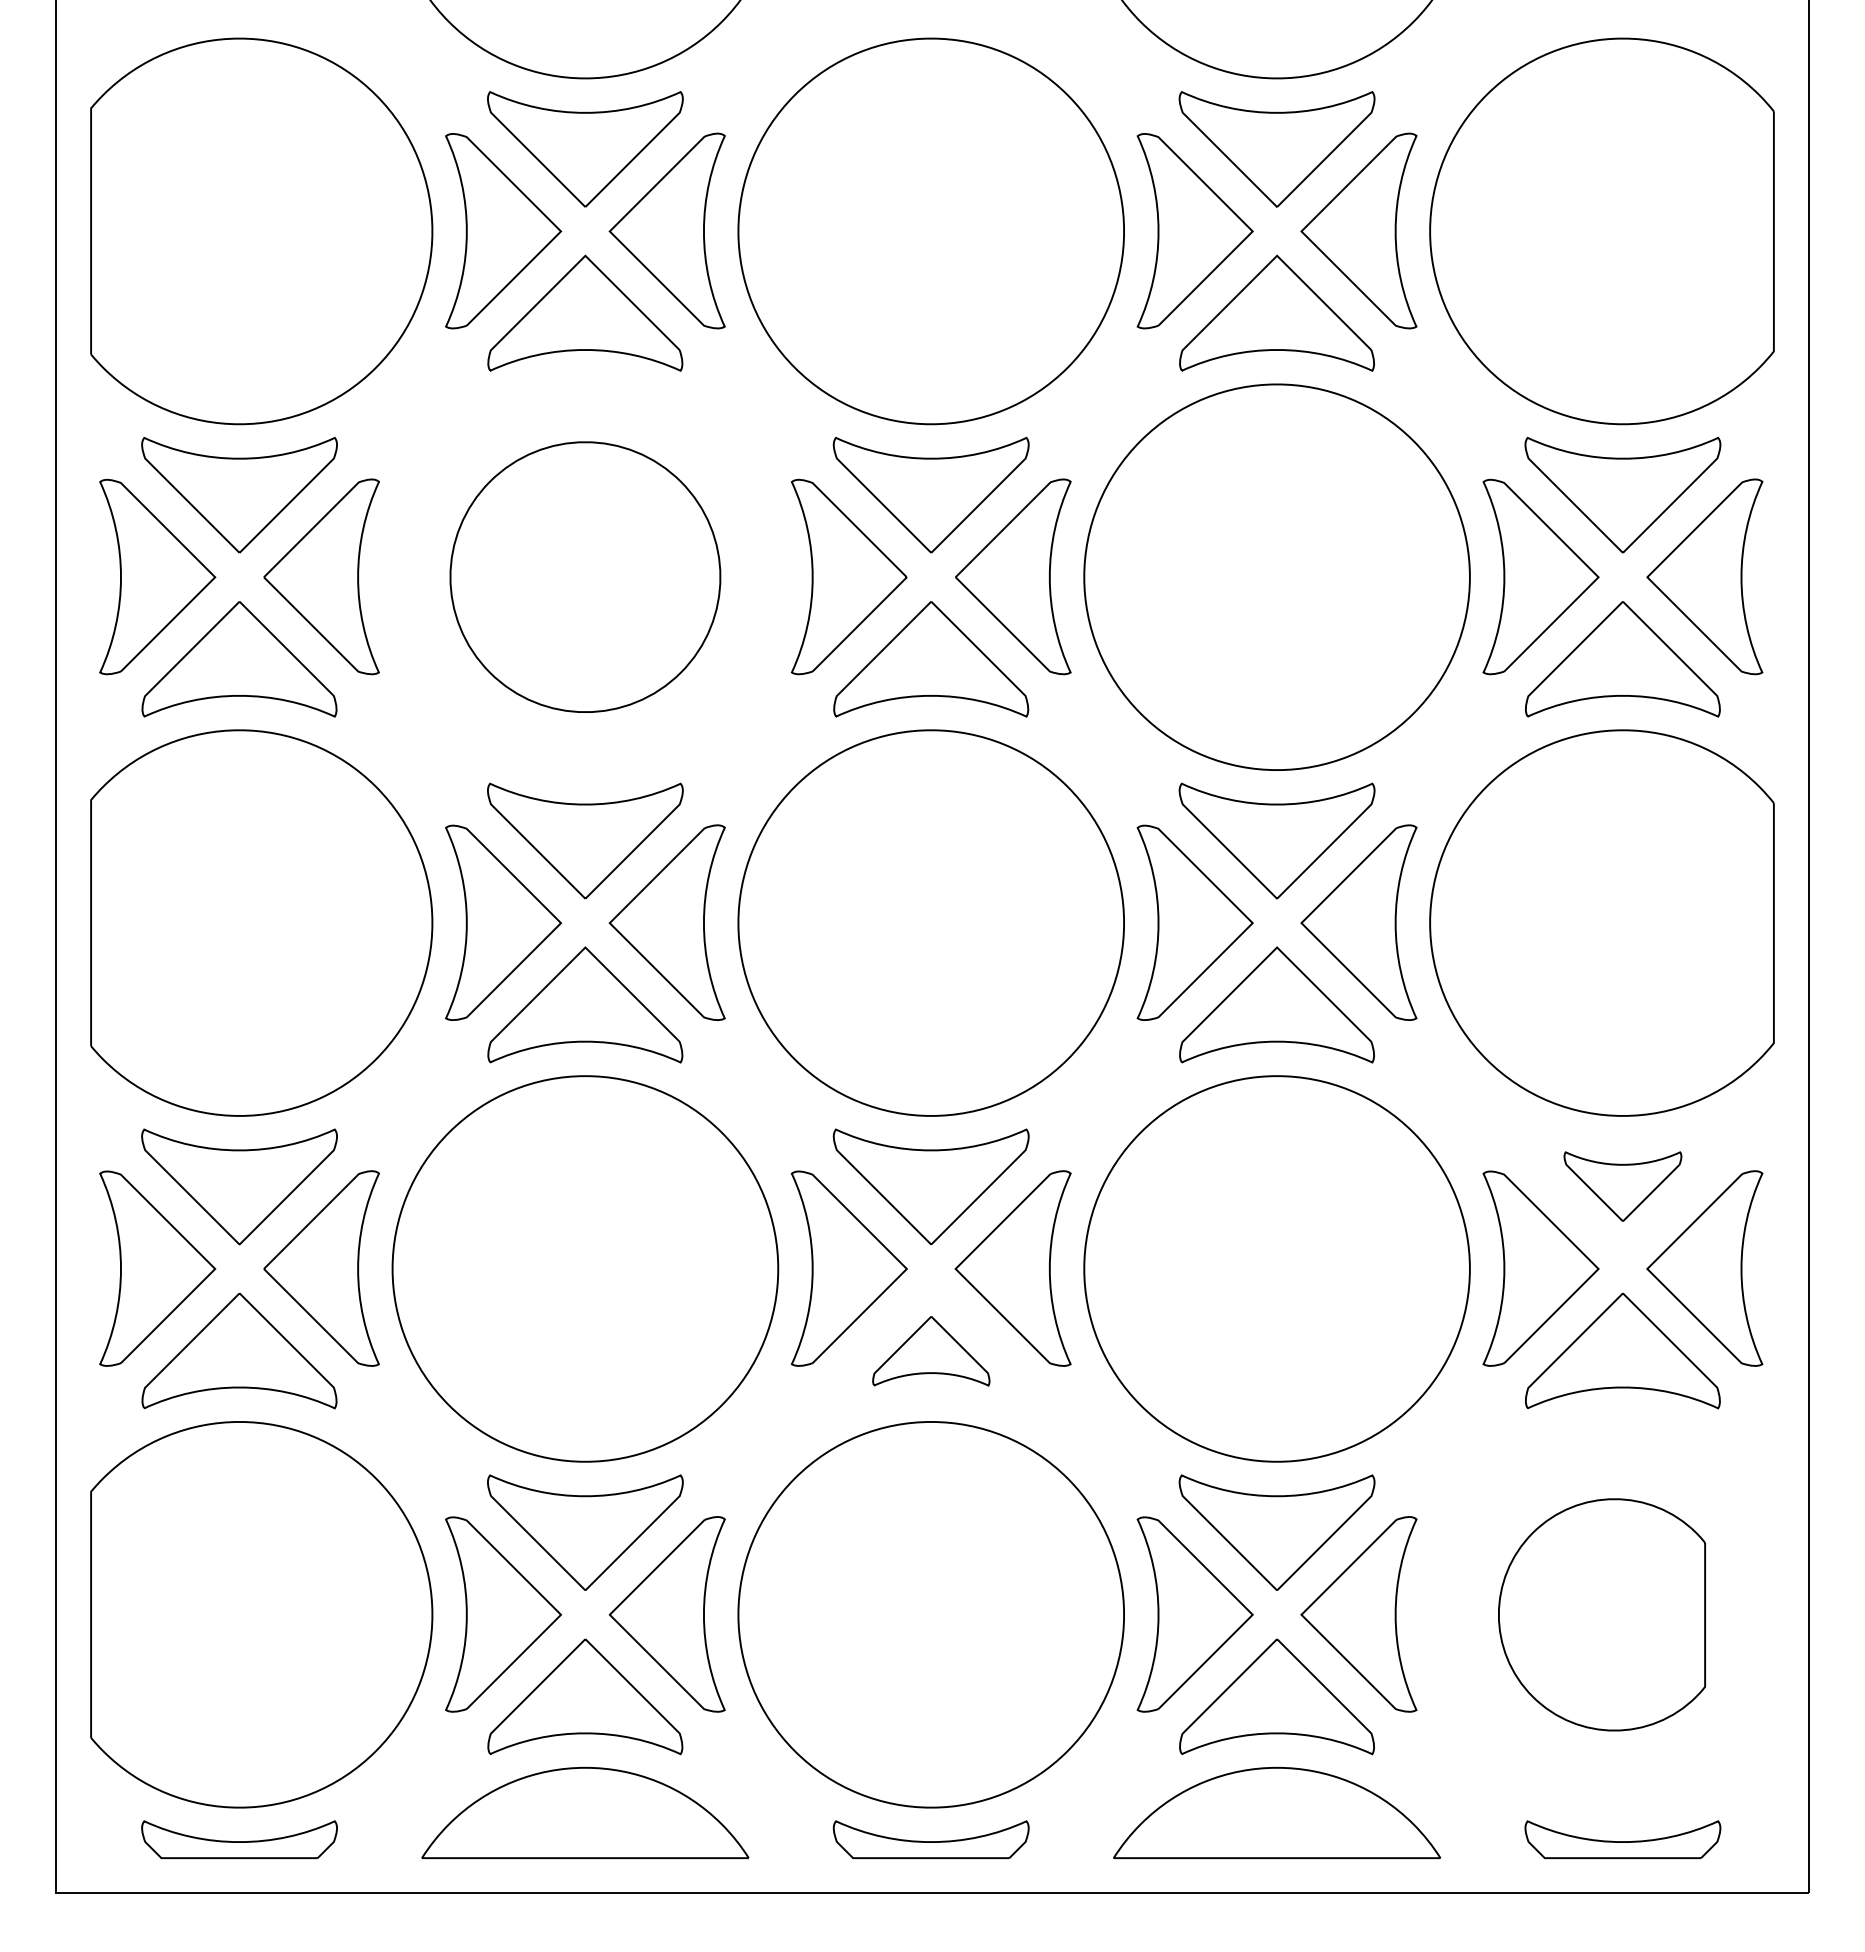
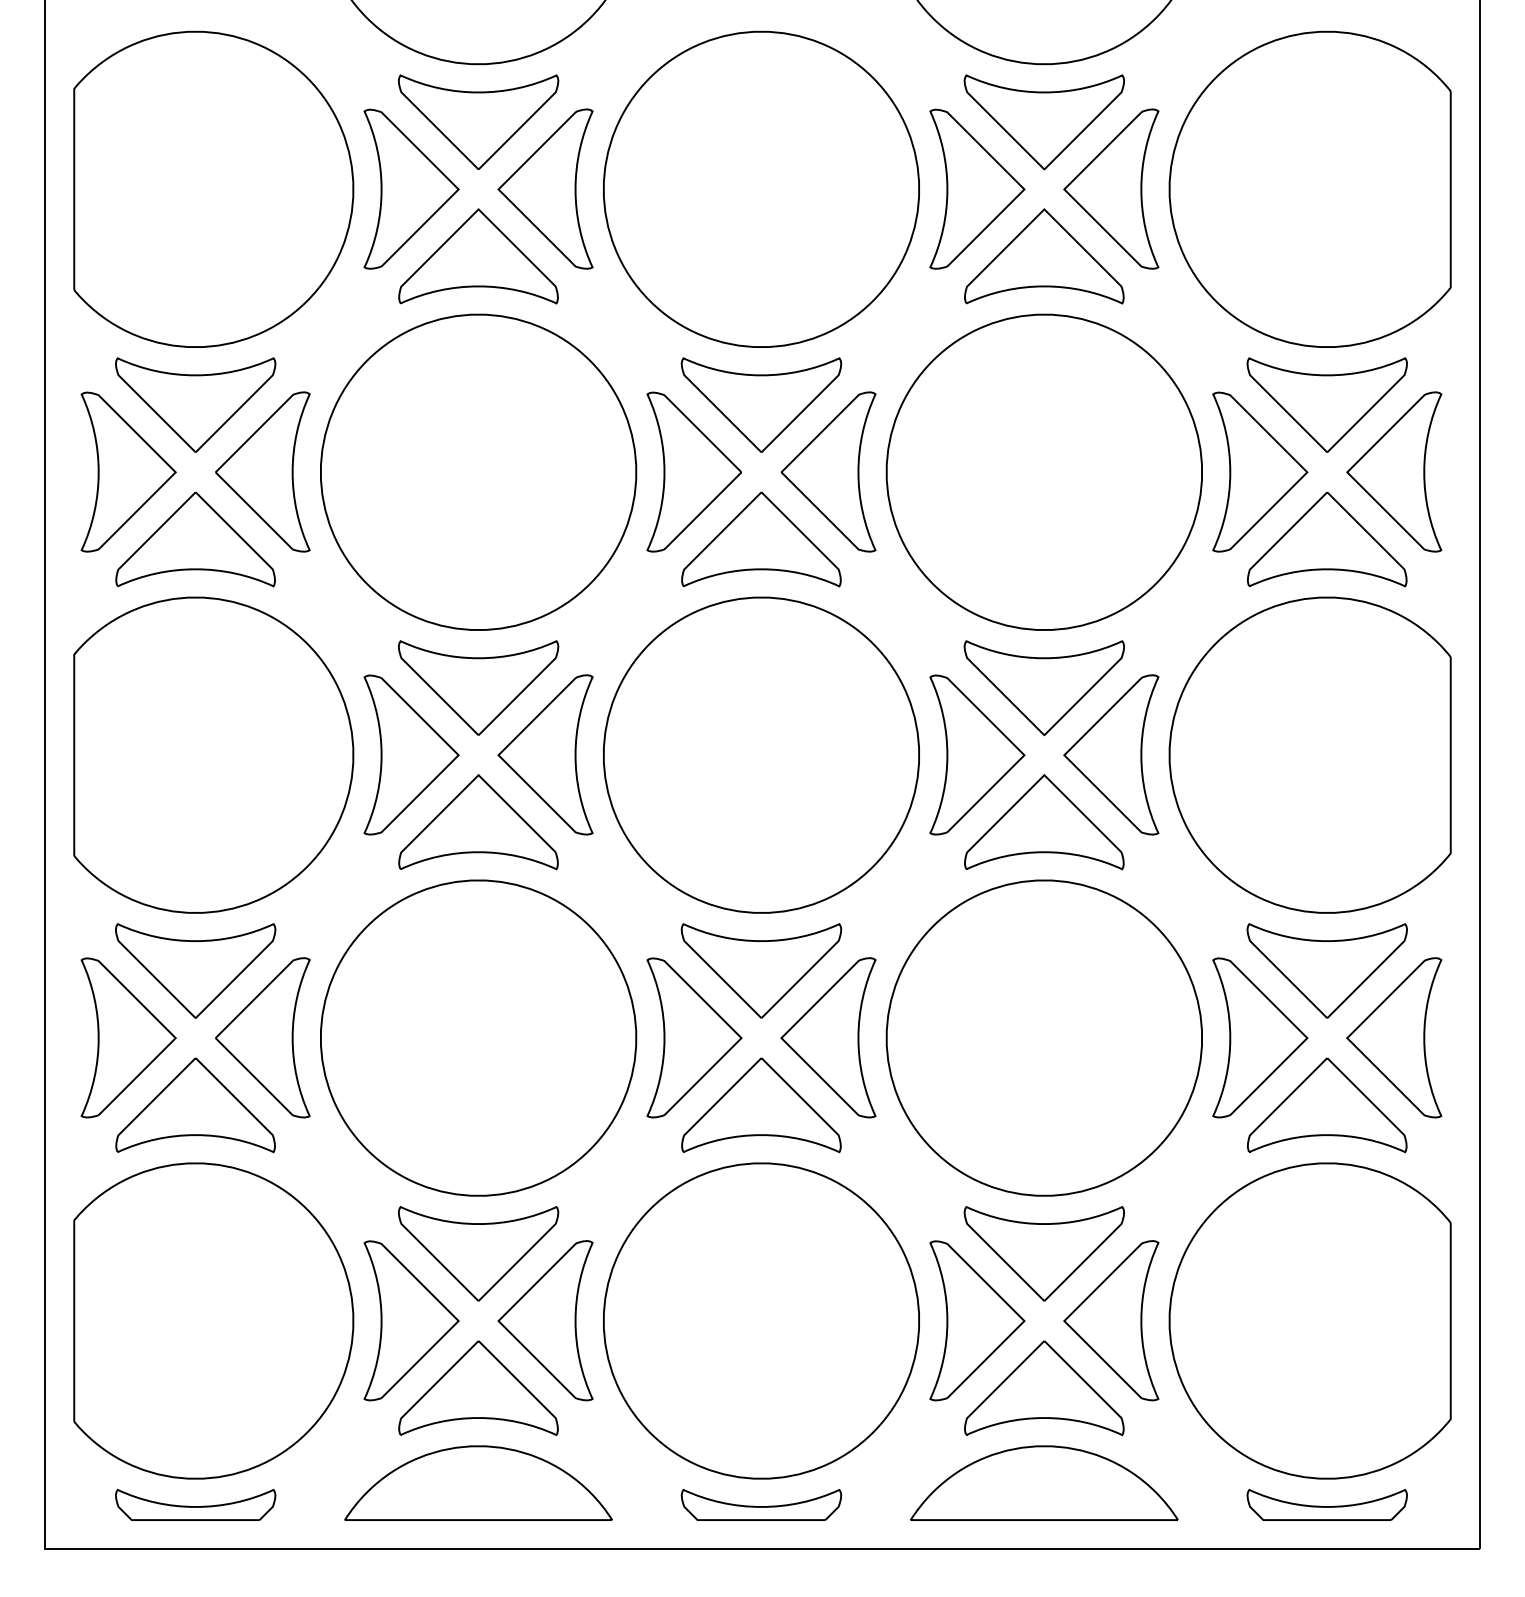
part: (585, 576) -> (478, 471), size x1.43
part: (1622, 1186) -> (1326, 970), size x1.67
part: (931, 1351) -> (761, 1105), size x1.67
part: (1601, 1614) -> (1309, 1320), size x1.67

